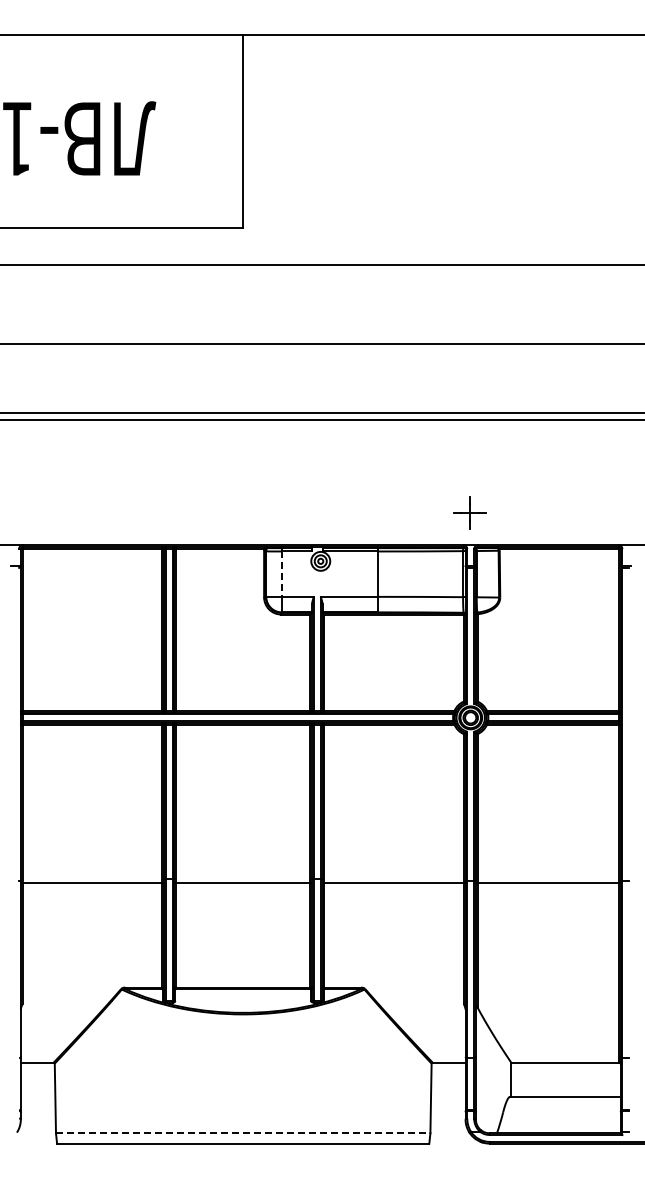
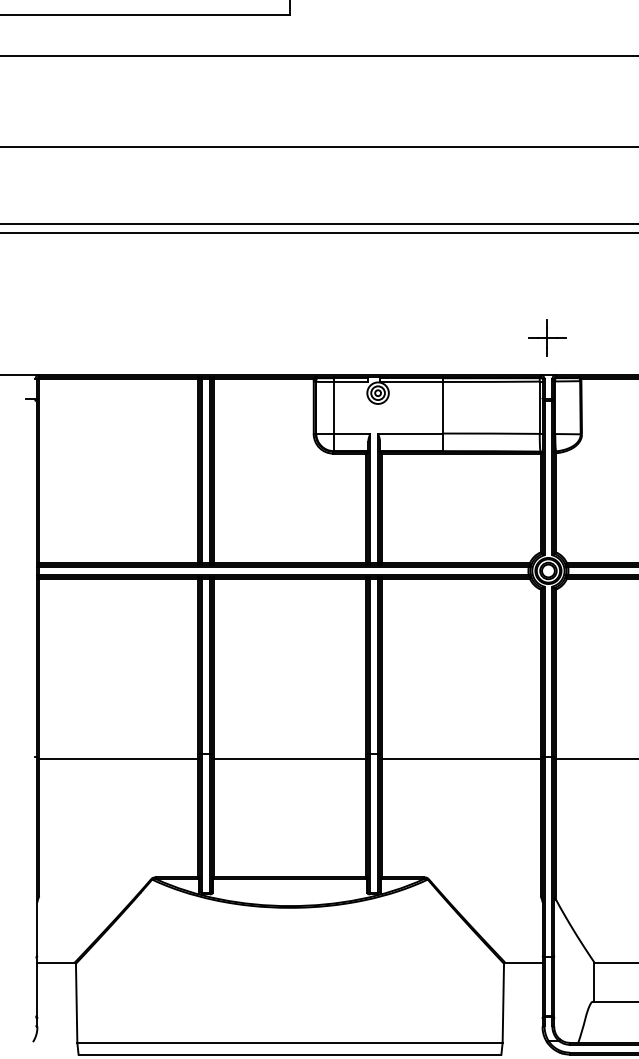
line: (281, 574) -> (333, 408), dashed -> solid
line: (243, 1133) -> (290, 1043), dashed -> solid

